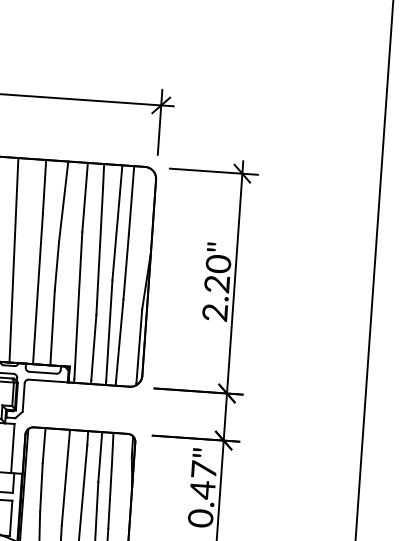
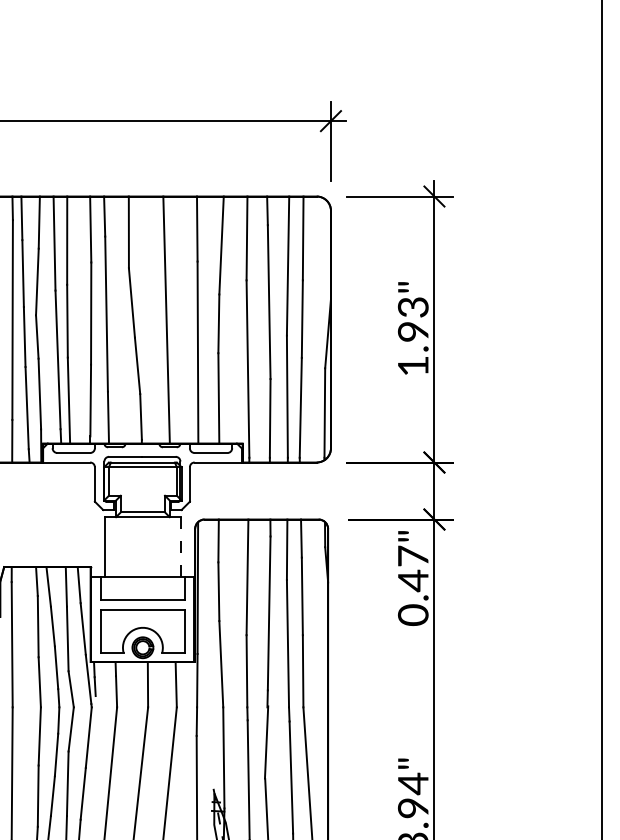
text: (216, 288) -> (412, 336), 2.20" -> 1.93"
line: (13, 448) -> (181, 546), solid -> dashed

